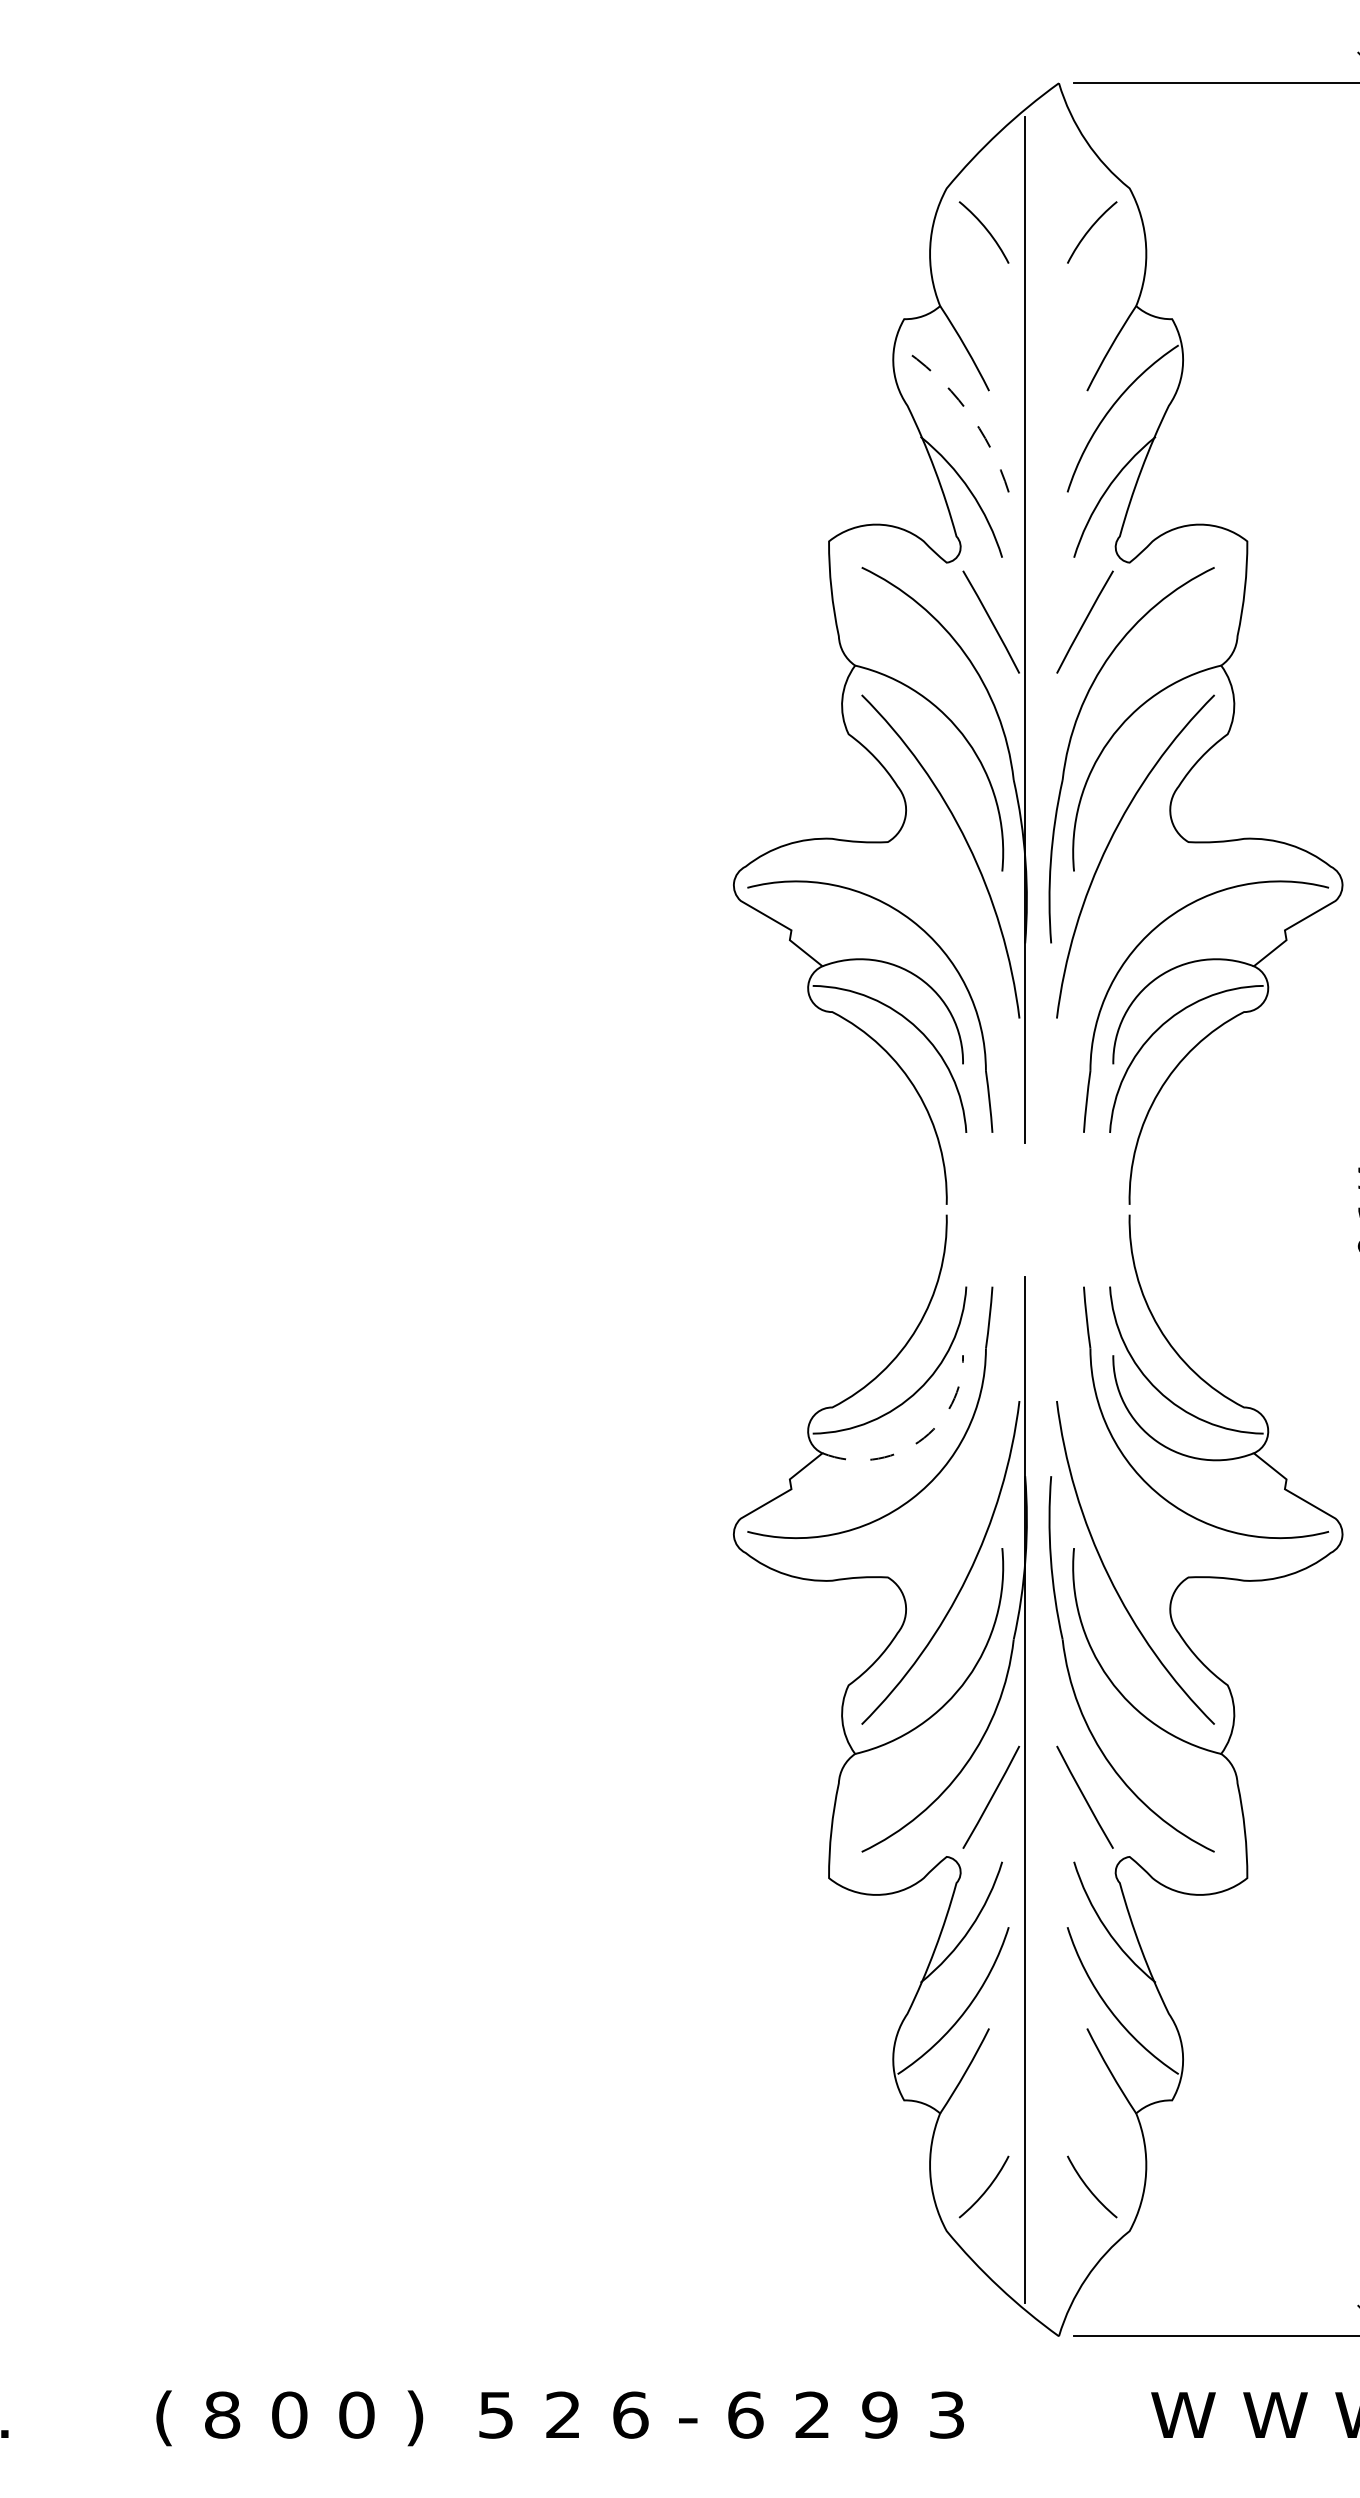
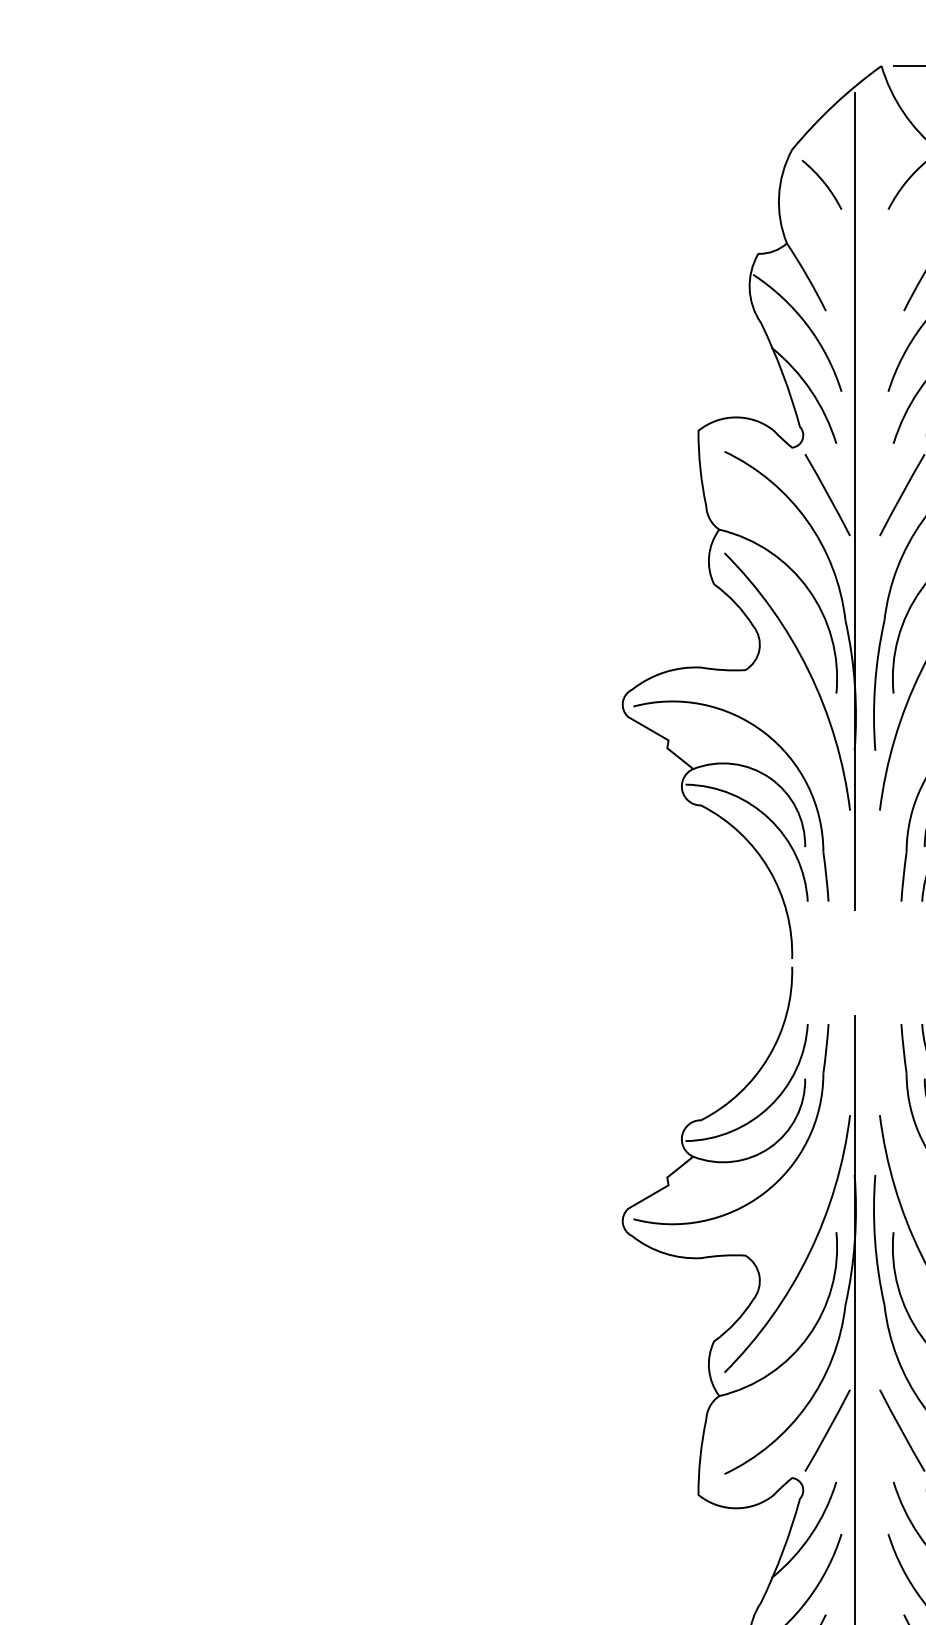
arc: (966, 409) -> (807, 325), dashed -> solid
arc: (918, 1441) -> (769, 1147), dashed -> solid

